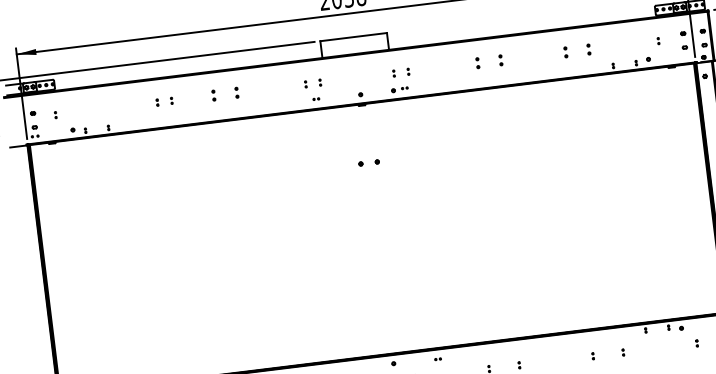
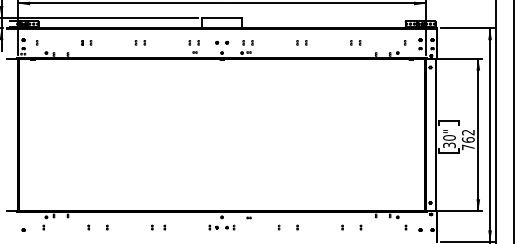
part: (577, 50) -> (355, 42), size x0.62
part: (488, 61) -> (301, 42), size x0.62
part: (223, 93) -> (139, 42), size x0.62
part: (164, 101) -> (86, 42), moved
part: (369, 162) -> (222, 42), moved

